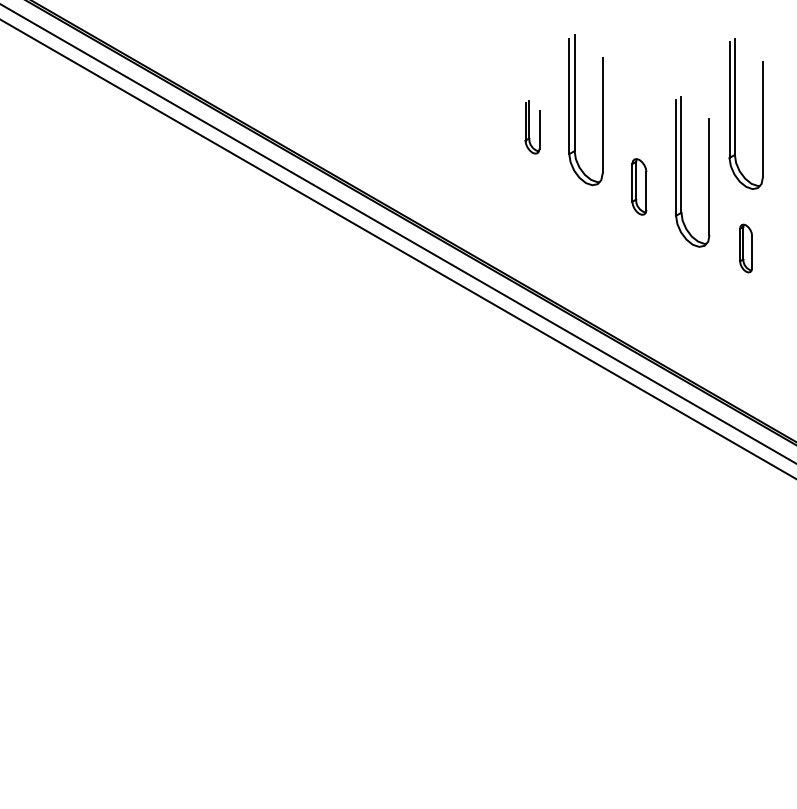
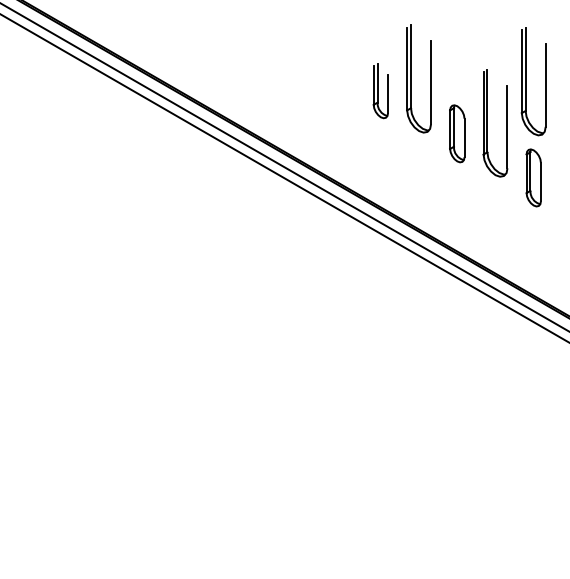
part: (532, 126) -> (380, 90), size x1.43
part: (639, 186) -> (457, 133), size x1.43
part: (745, 248) -> (533, 177), size x1.67

